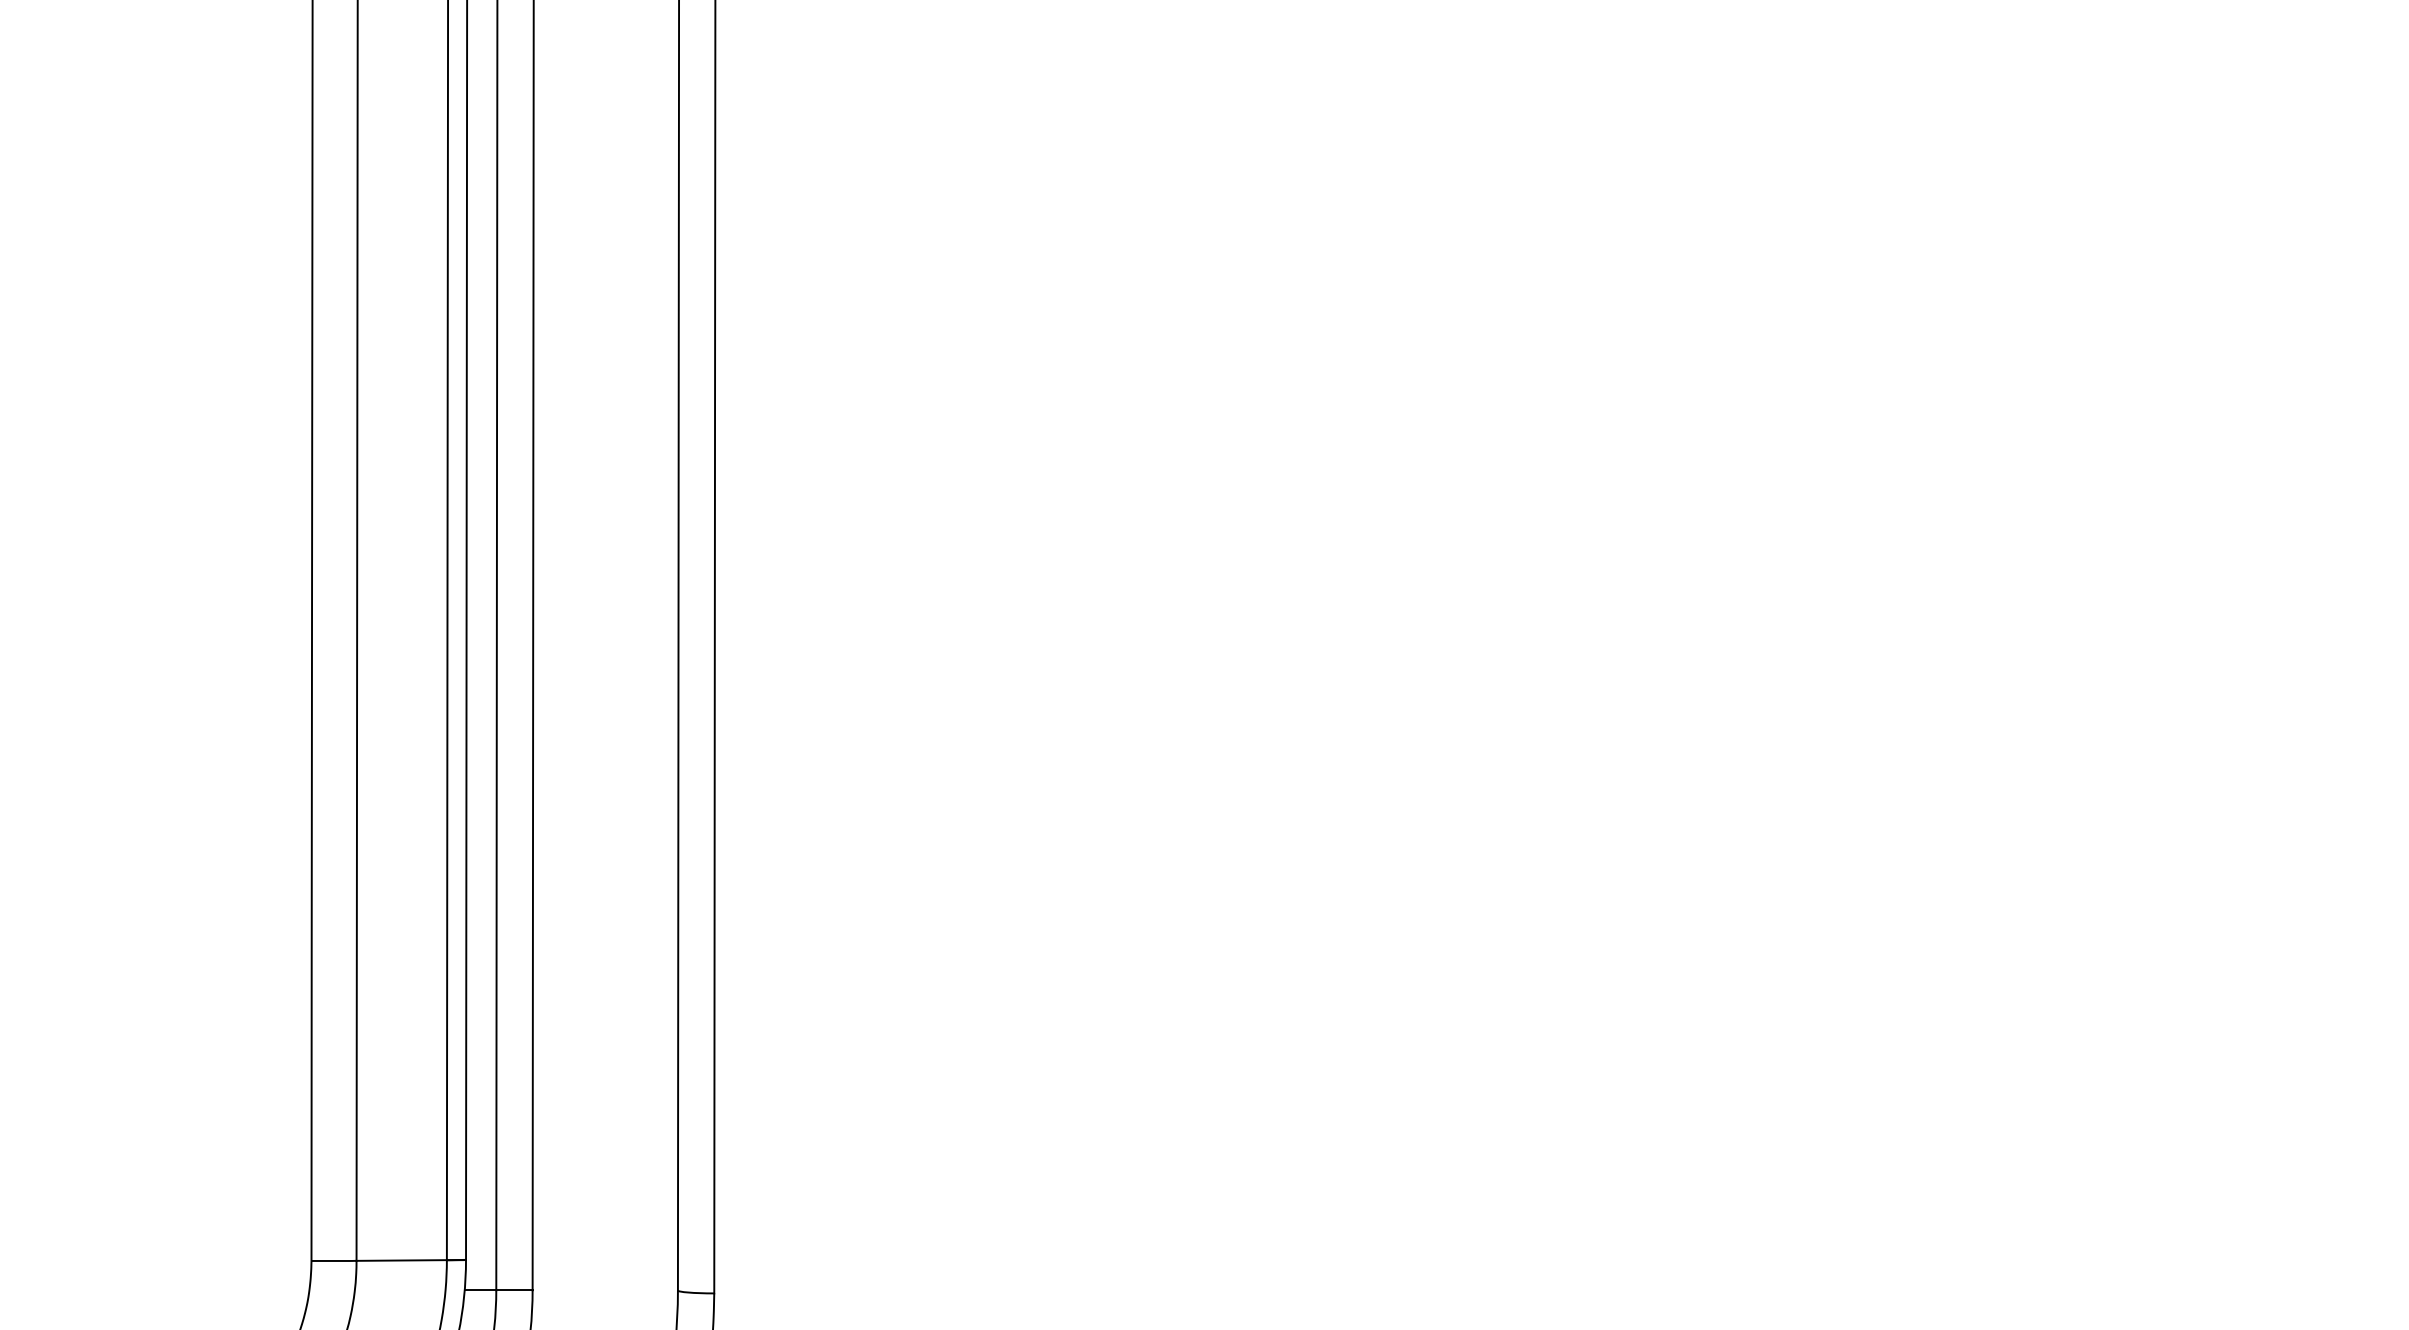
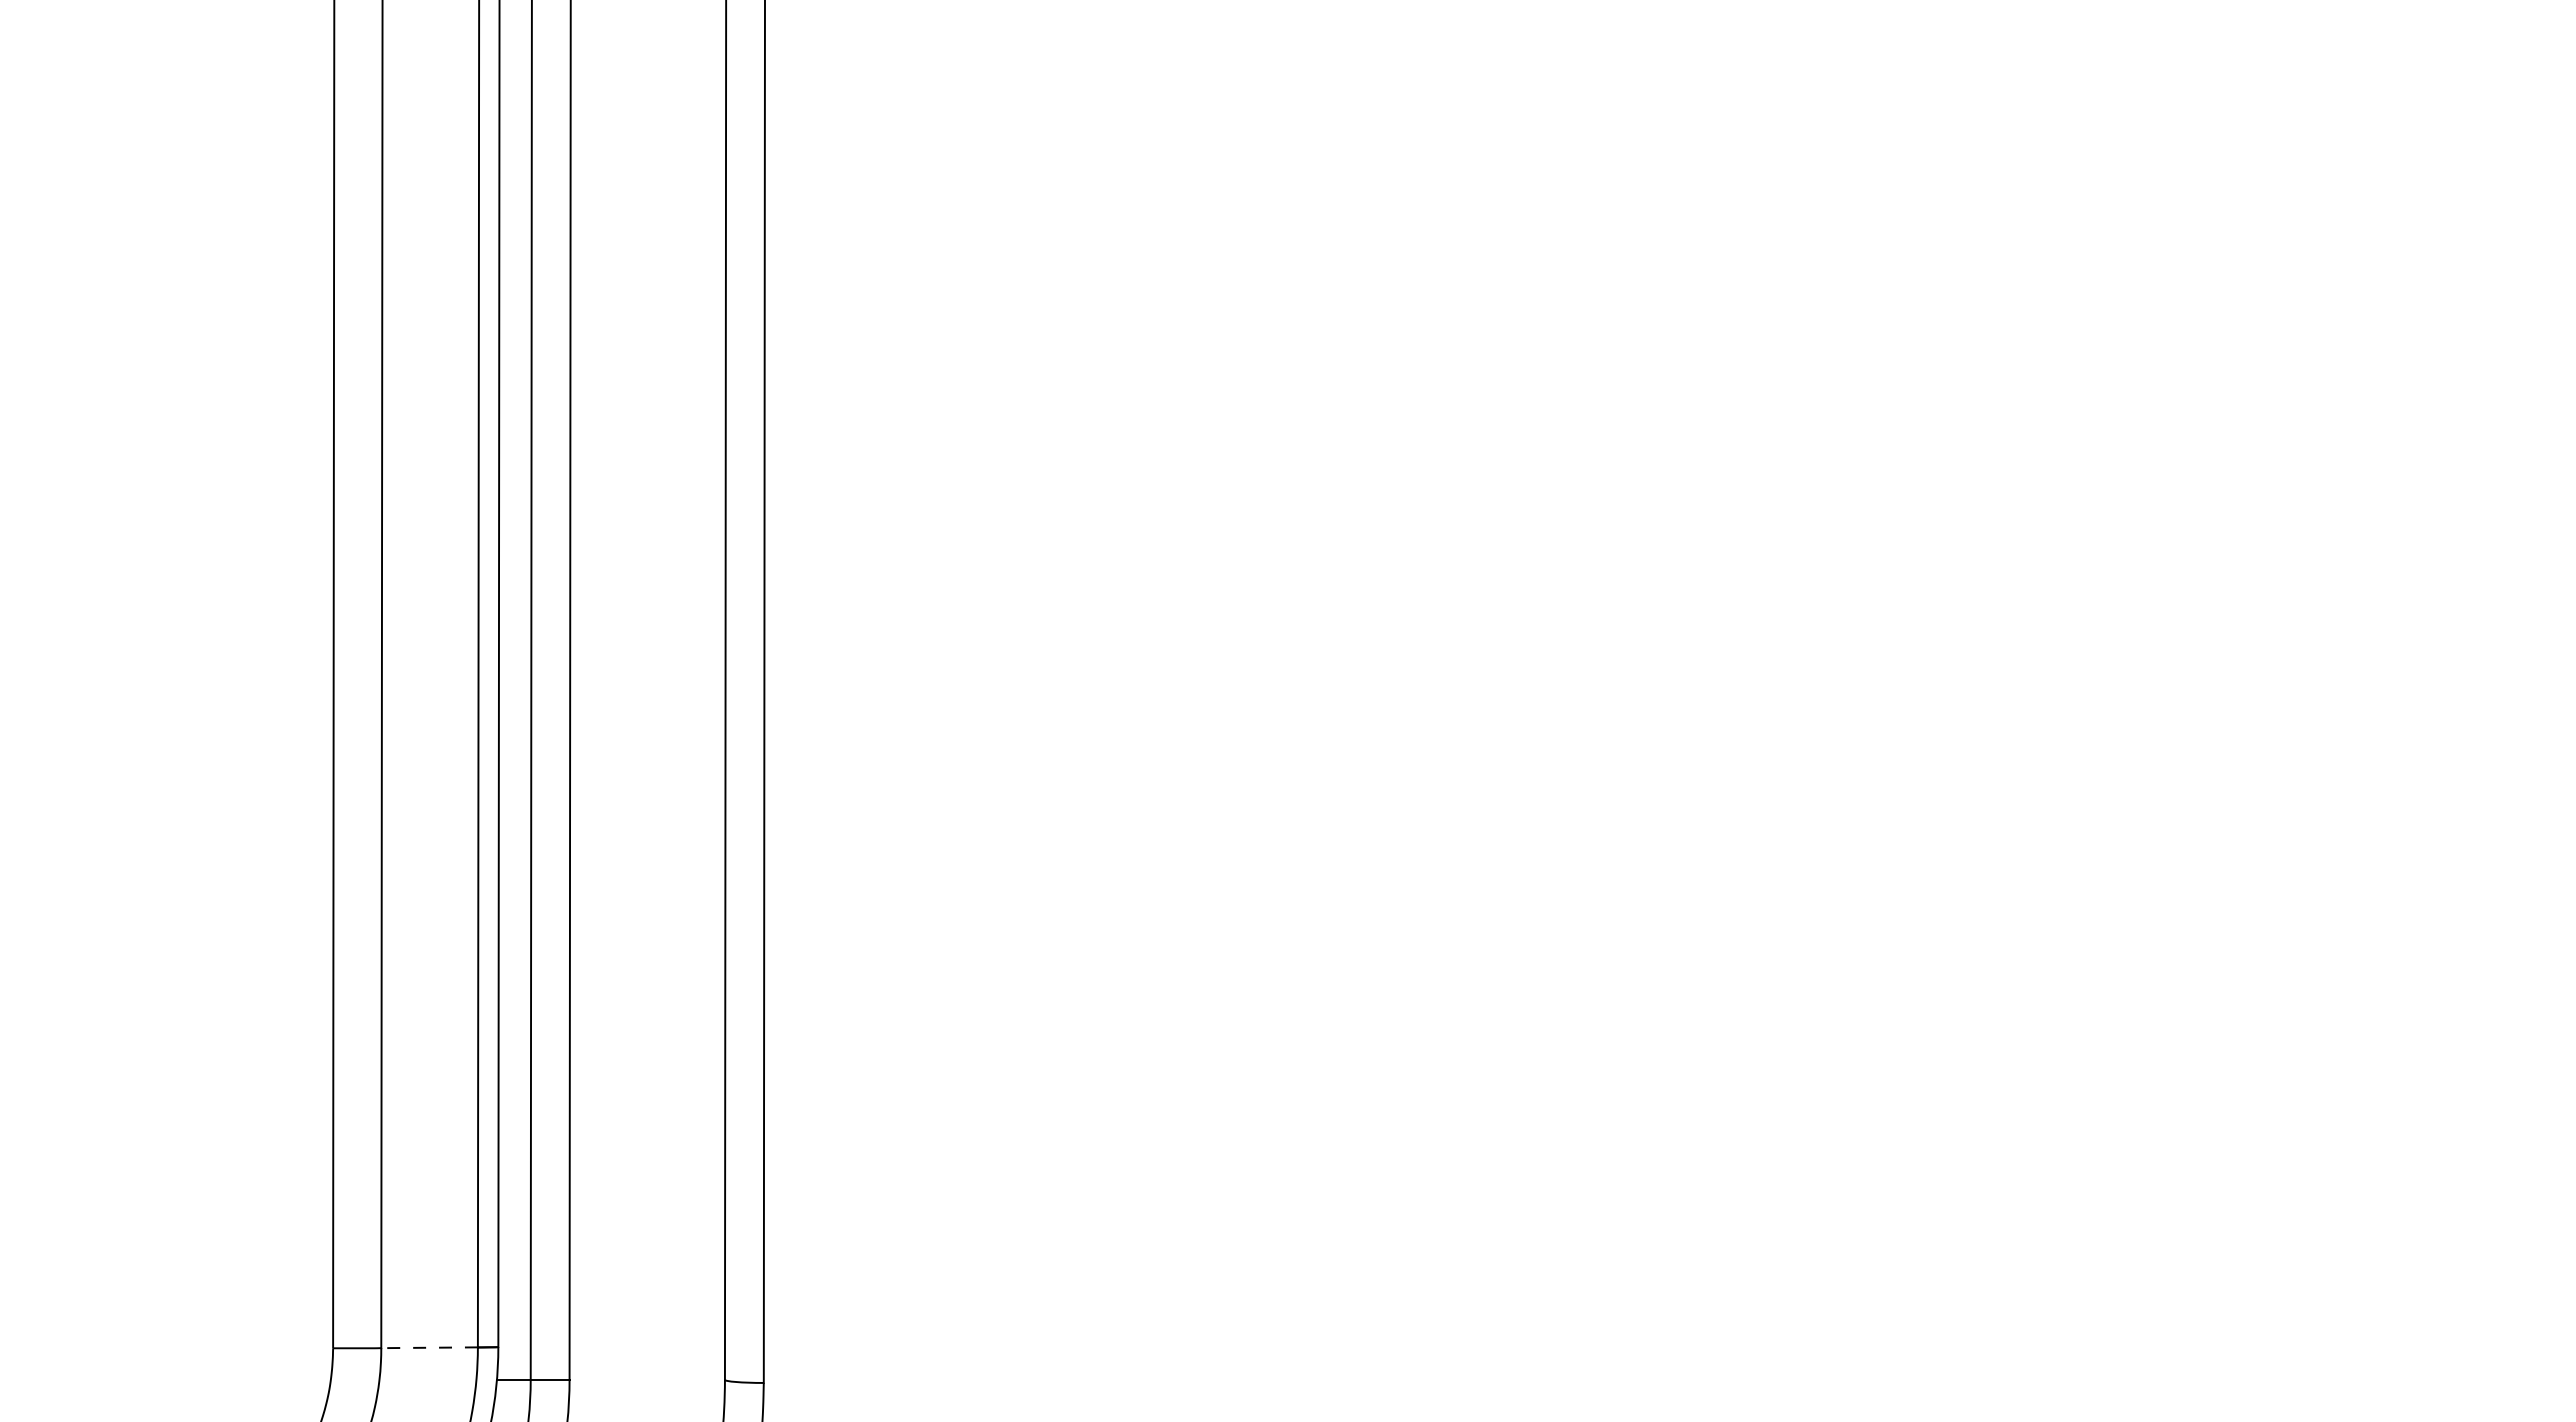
line: (401, 1260) -> (429, 1347), solid -> dashed

